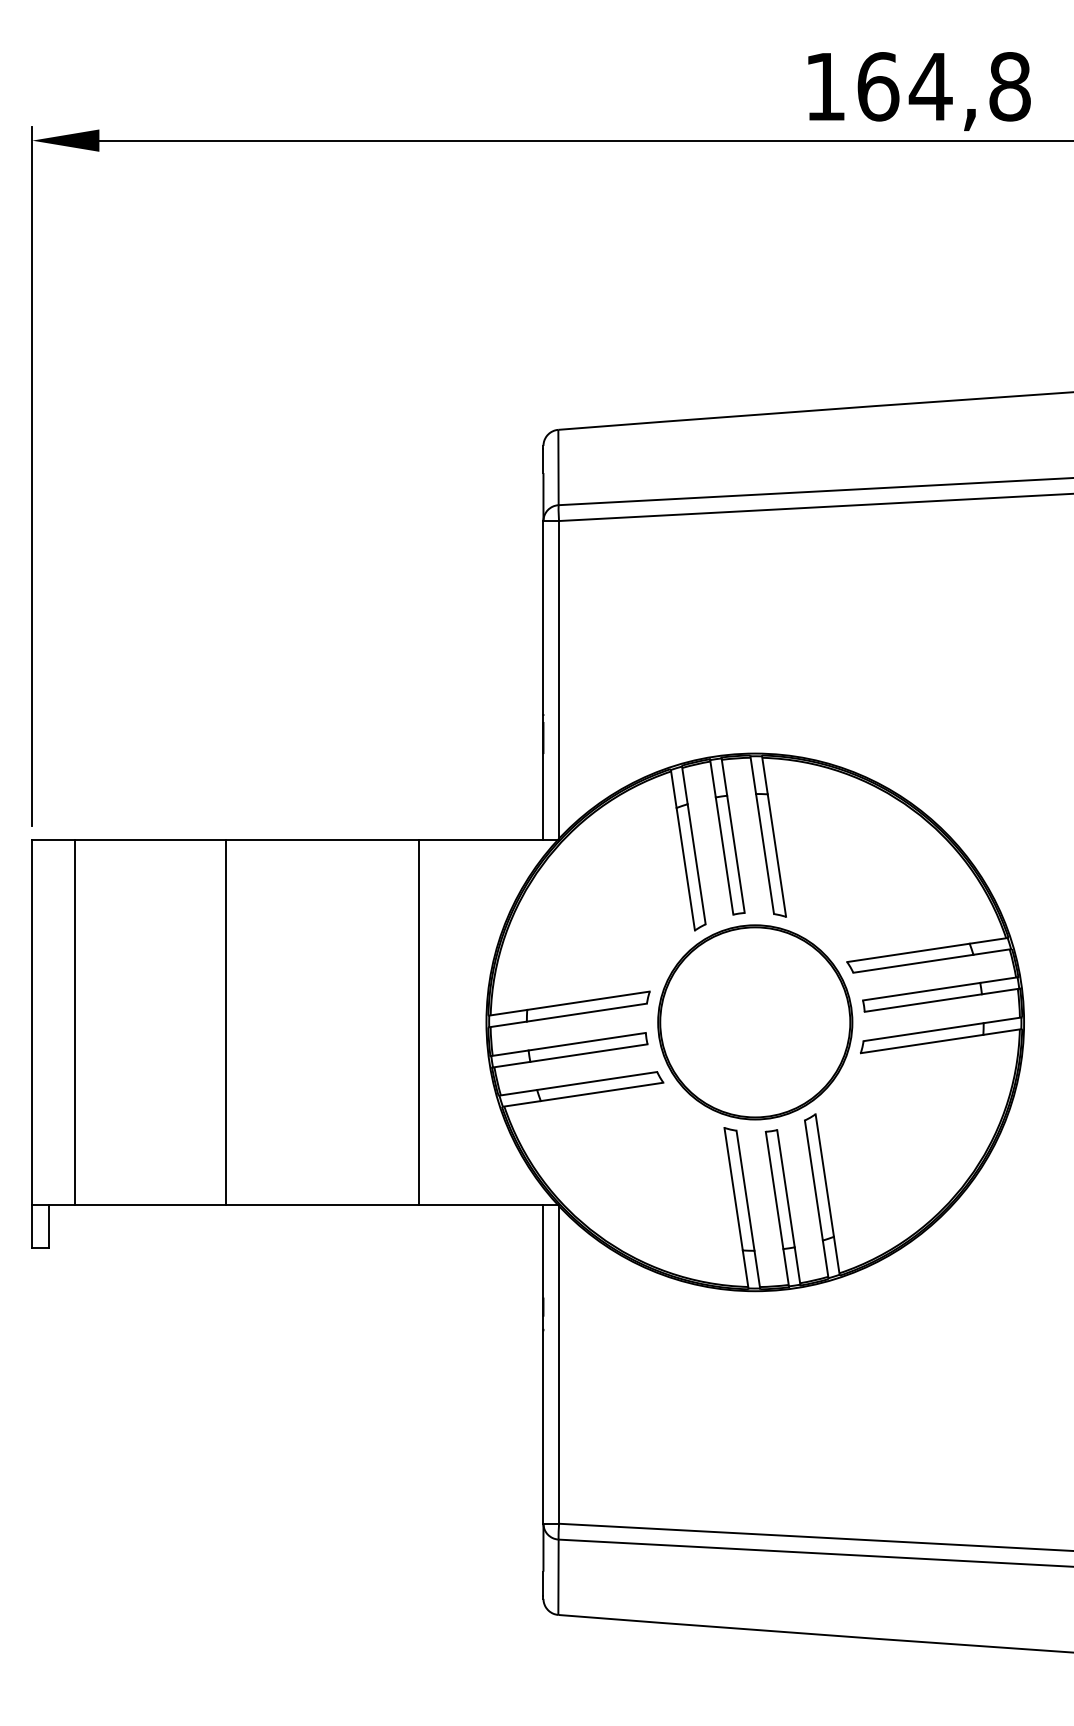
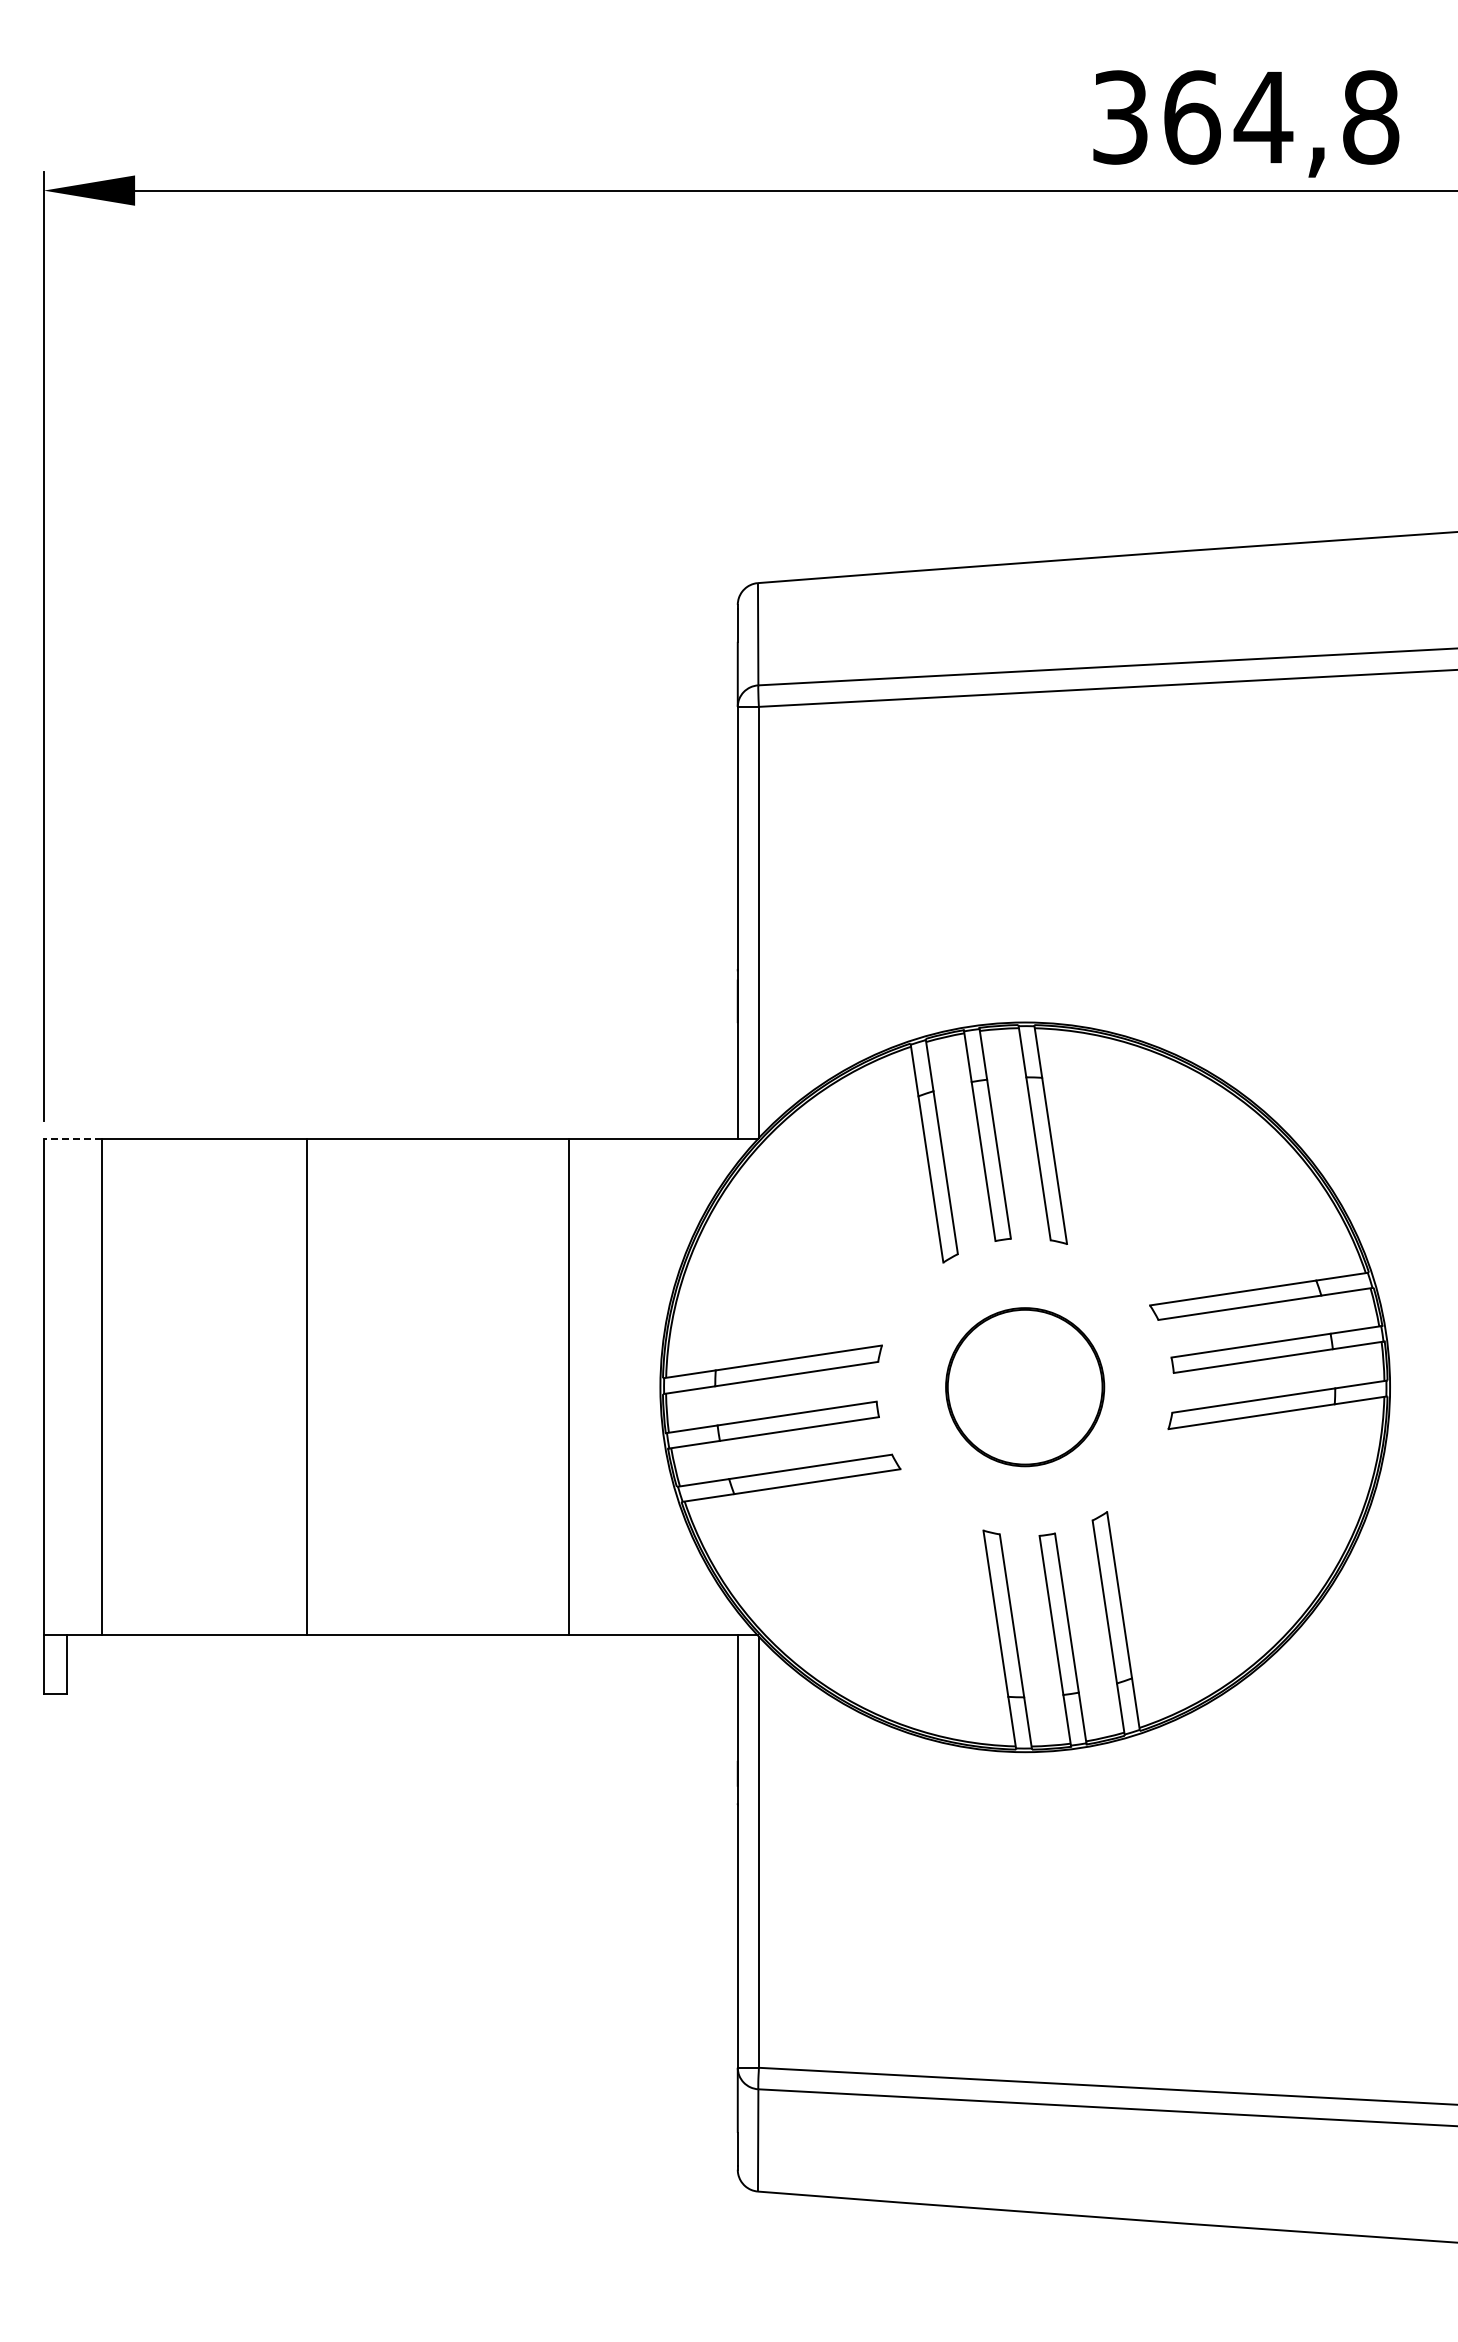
text: (825, 86) -> (1120, 117), 164,8 -> 364,8
line: (53, 839) -> (72, 1139), solid -> dashed
part: (754, 1021) -> (1024, 1386), size x0.6

